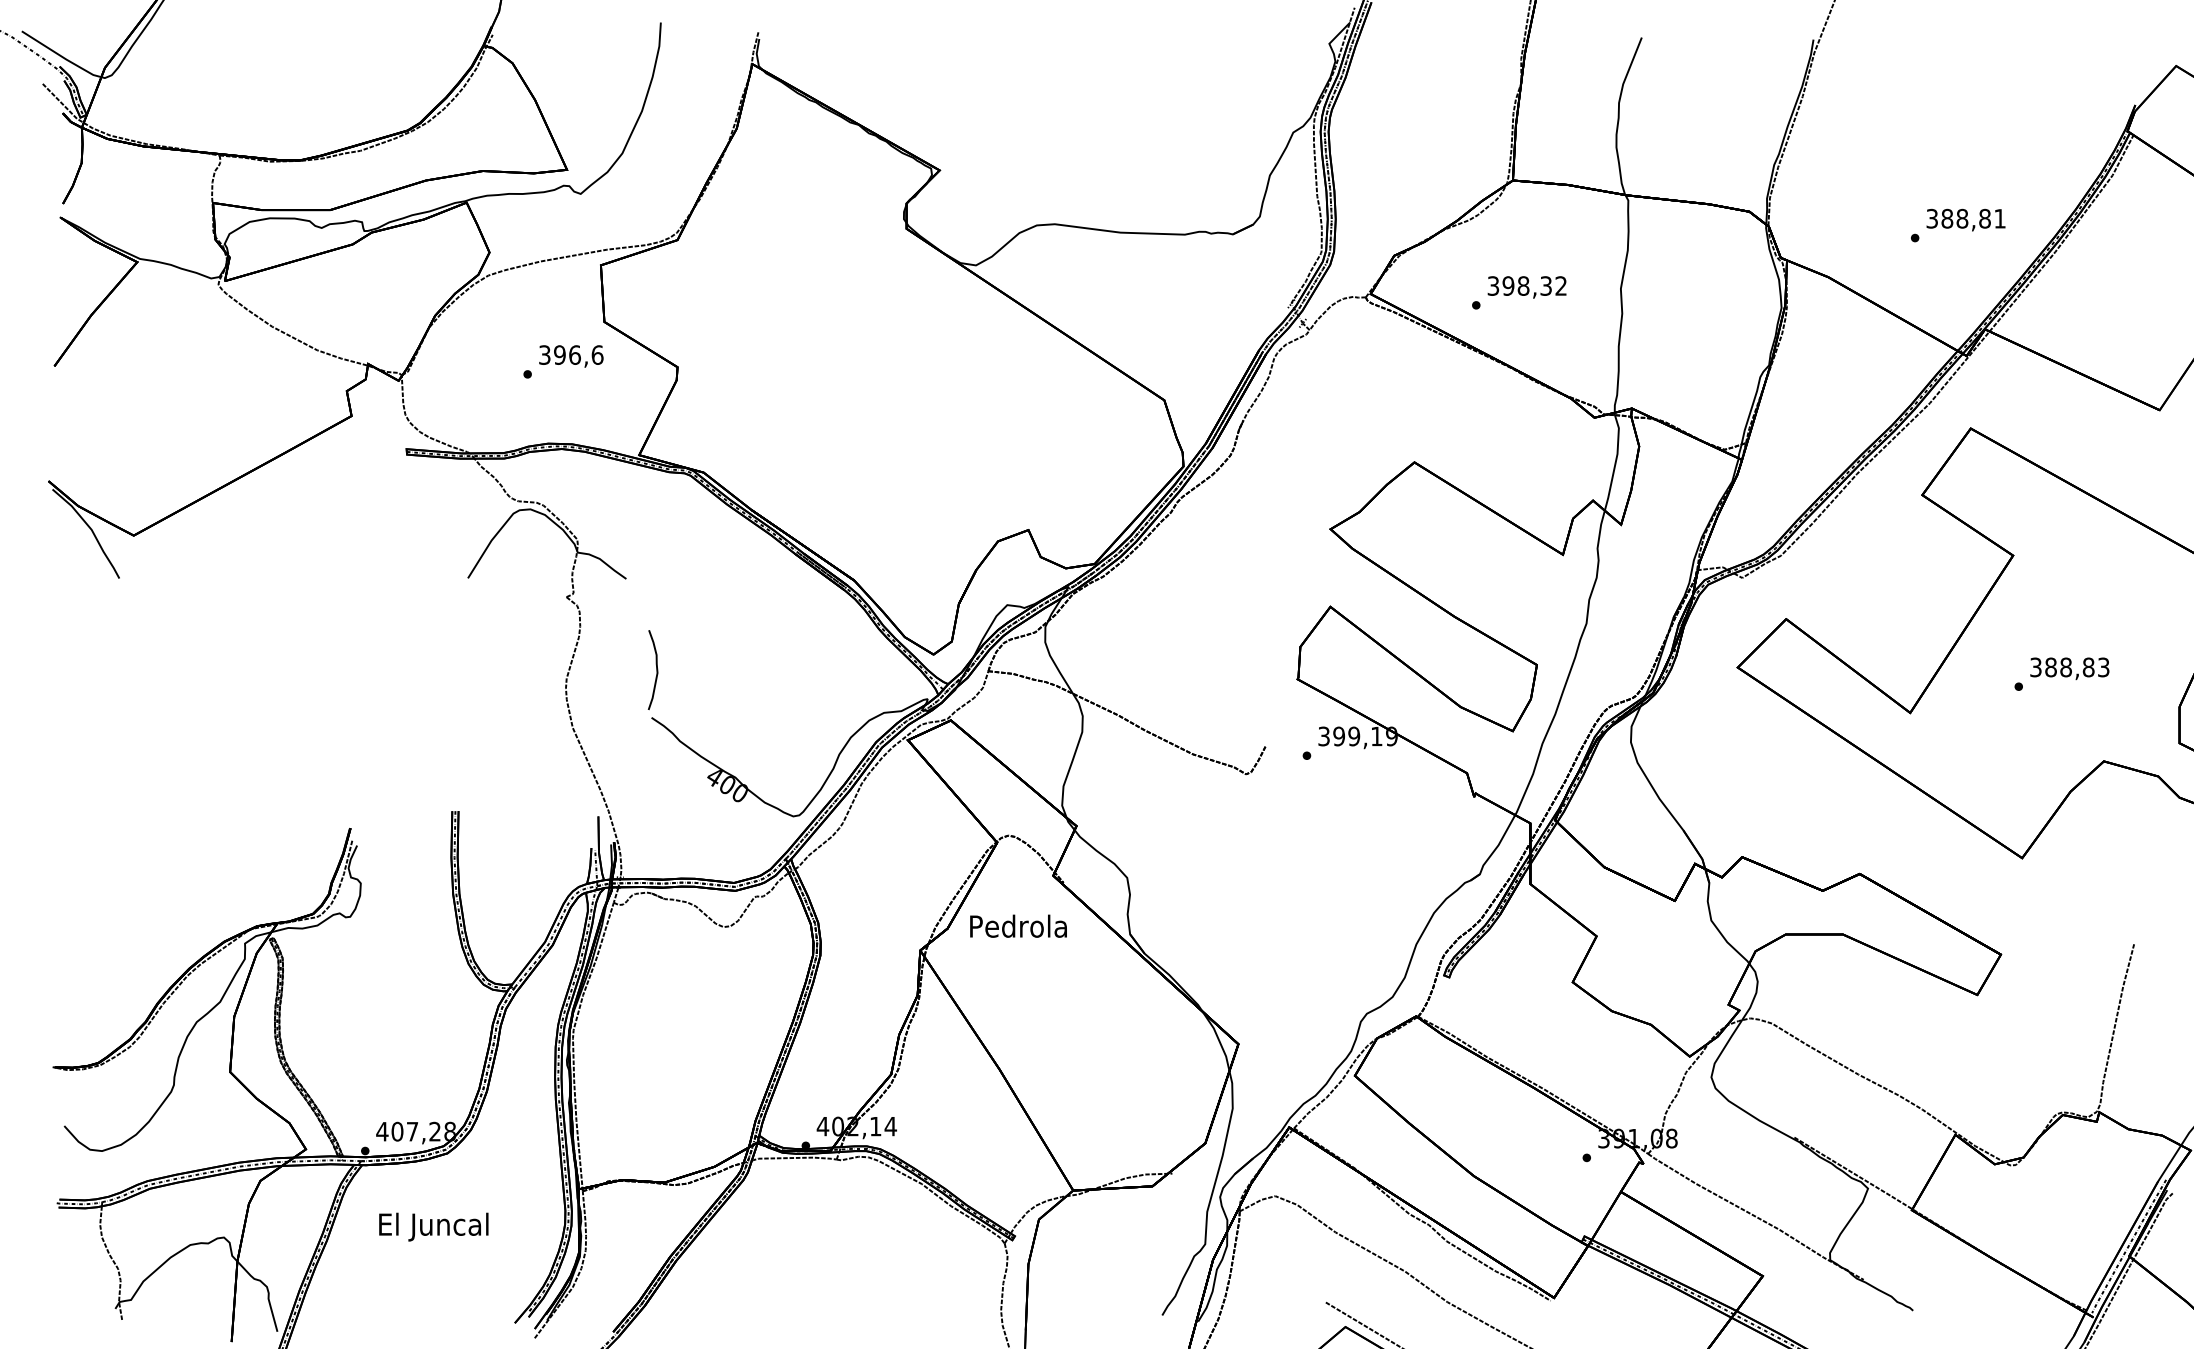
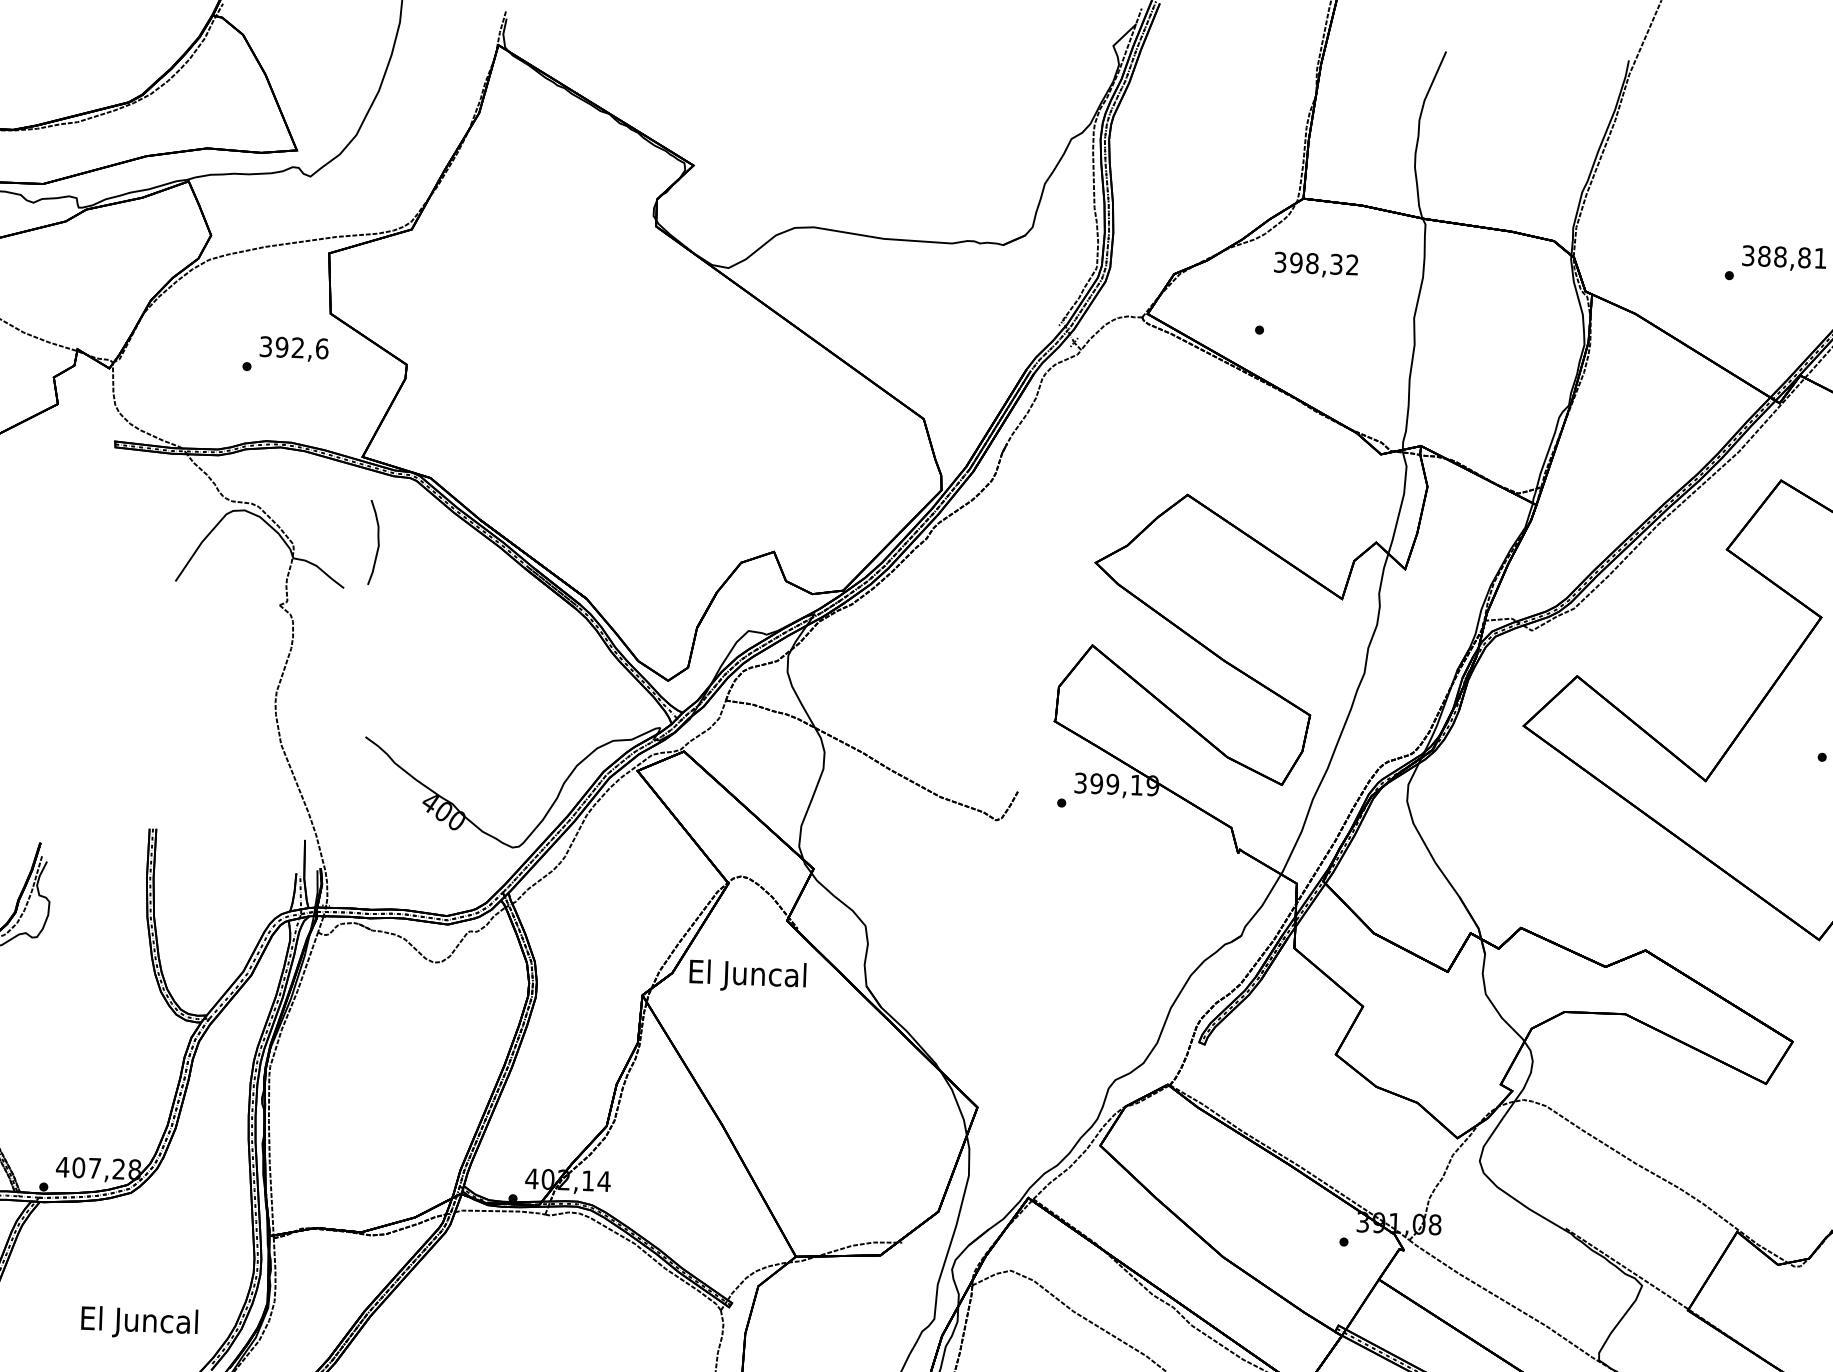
text: (1526, 287) -> (1315, 265), moved
text: (574, 354) -> (297, 347), 396,6 -> 392,6
curve: (656, 670) -> (377, 543), moved
text: (1018, 928) -> (747, 975), Pedrola -> El Juncal
text: (433, 1226) -> (139, 1322), moved

